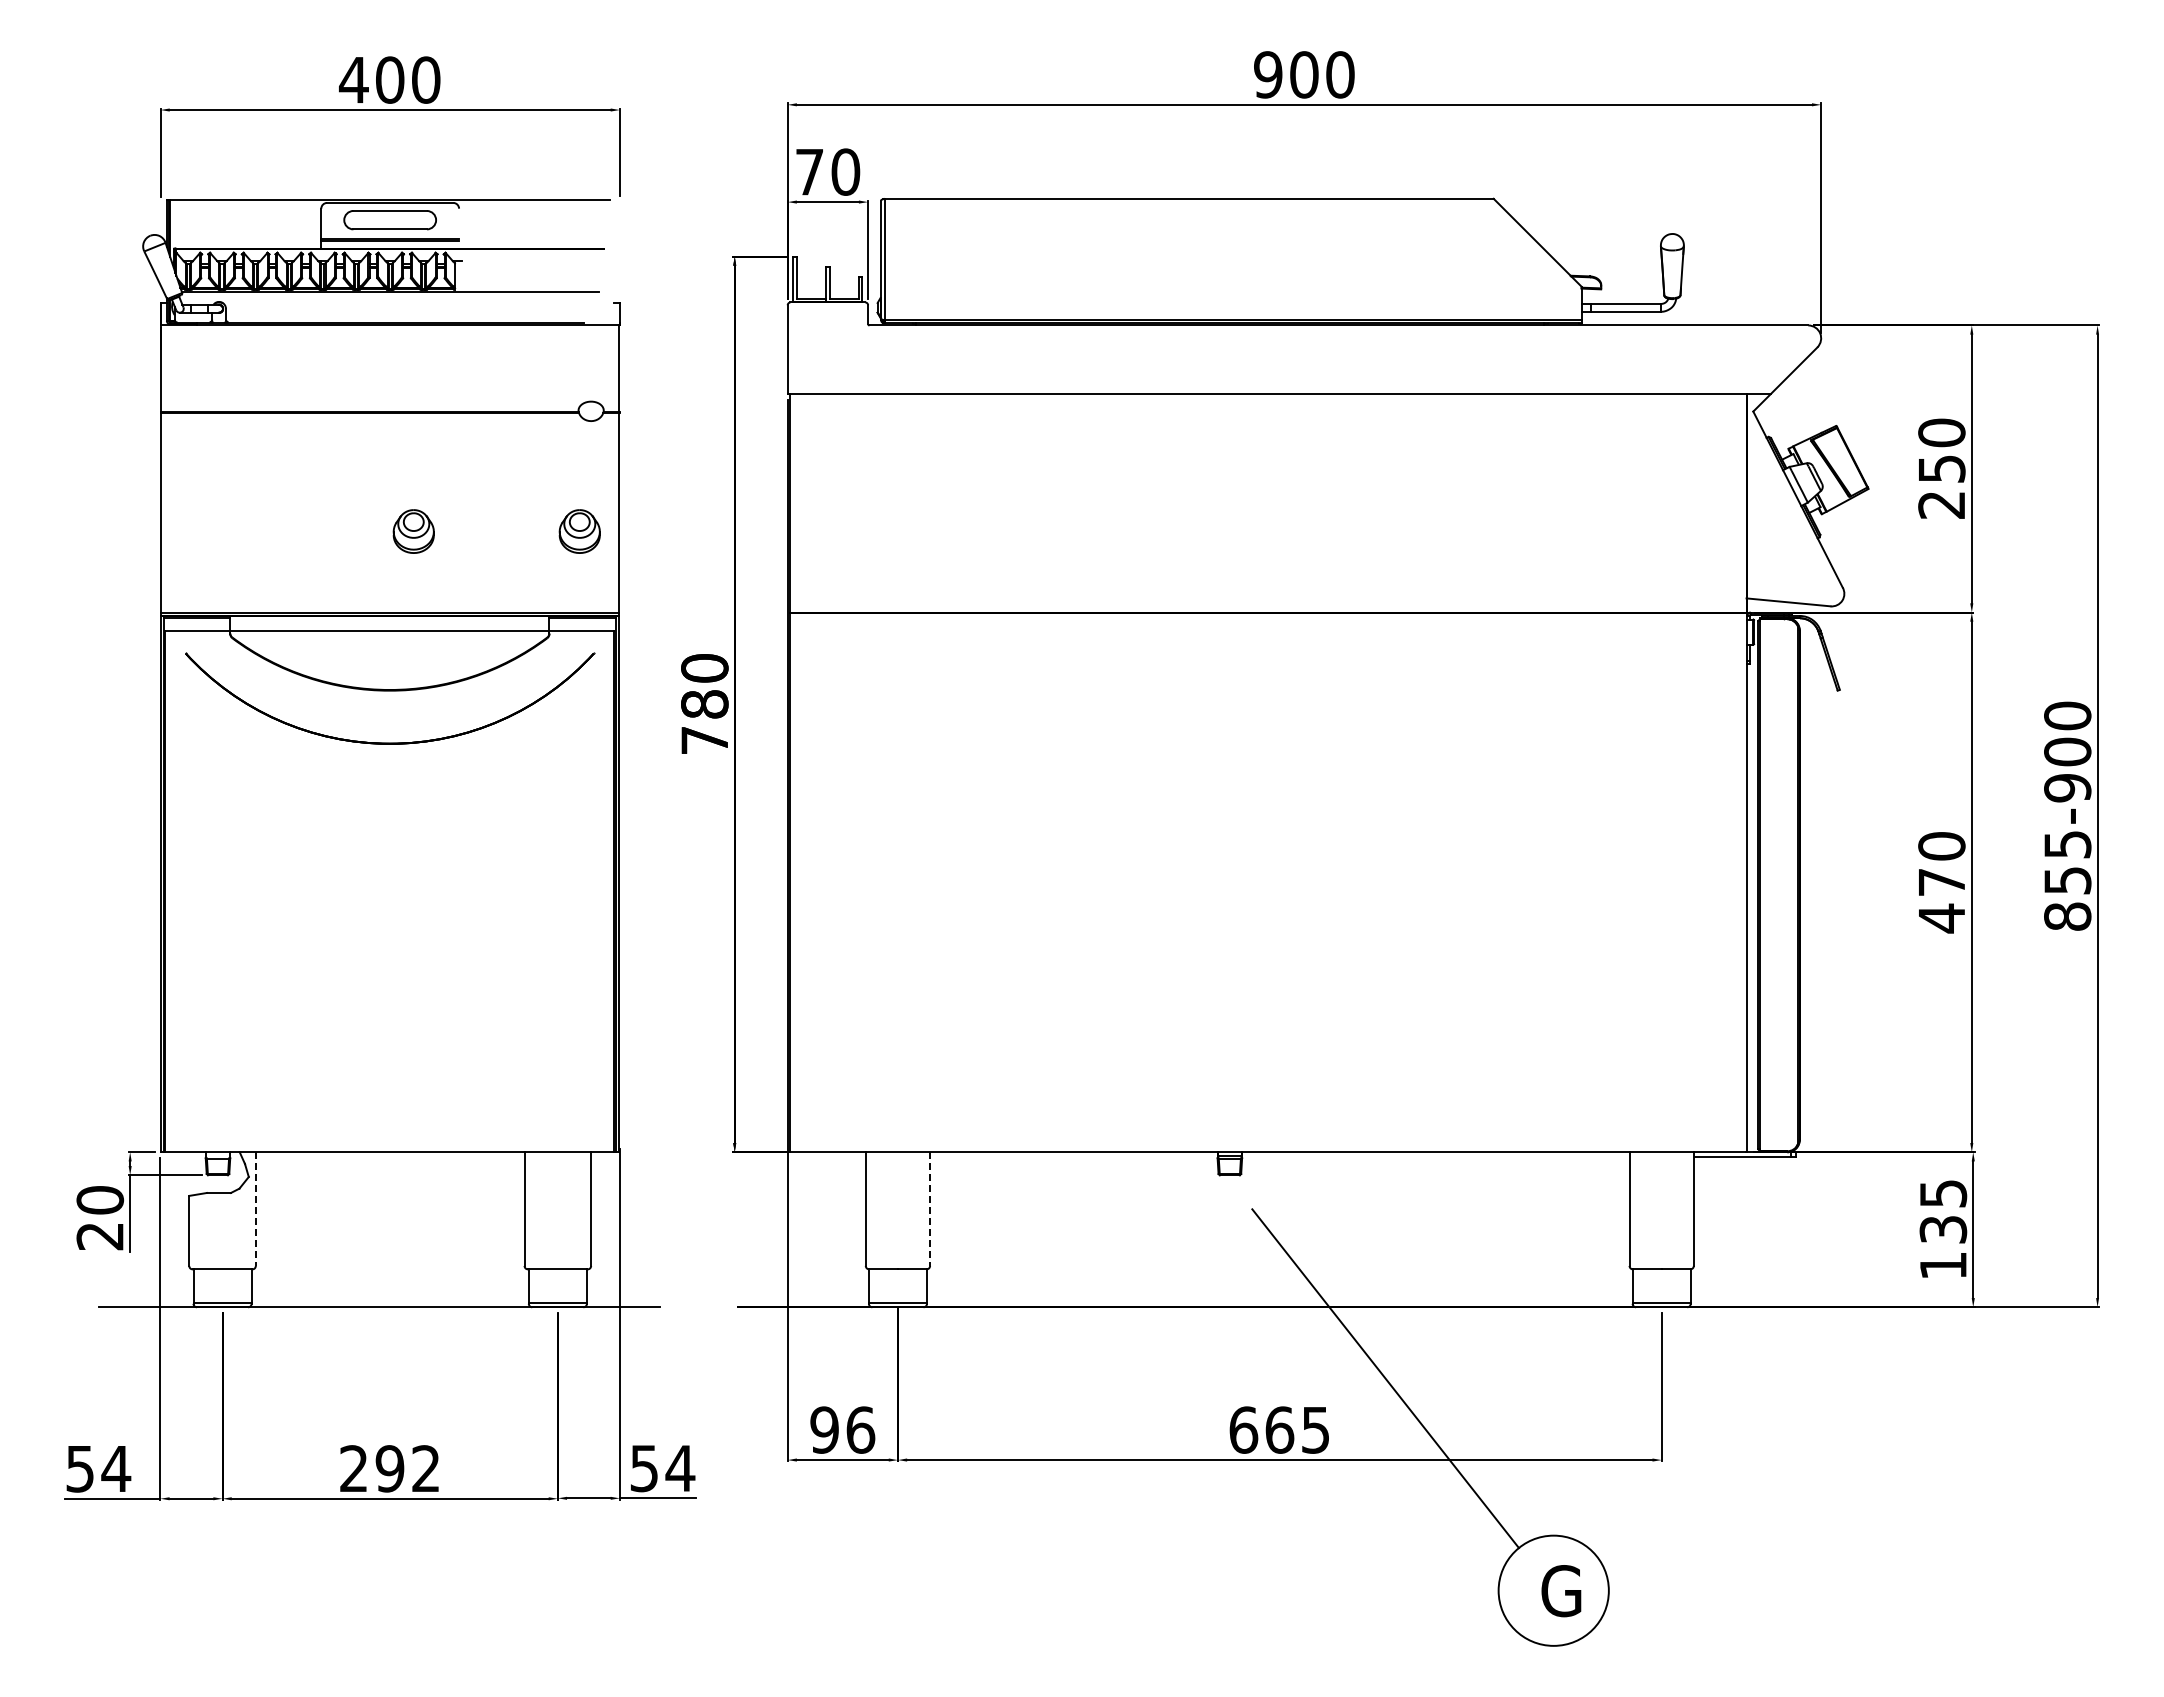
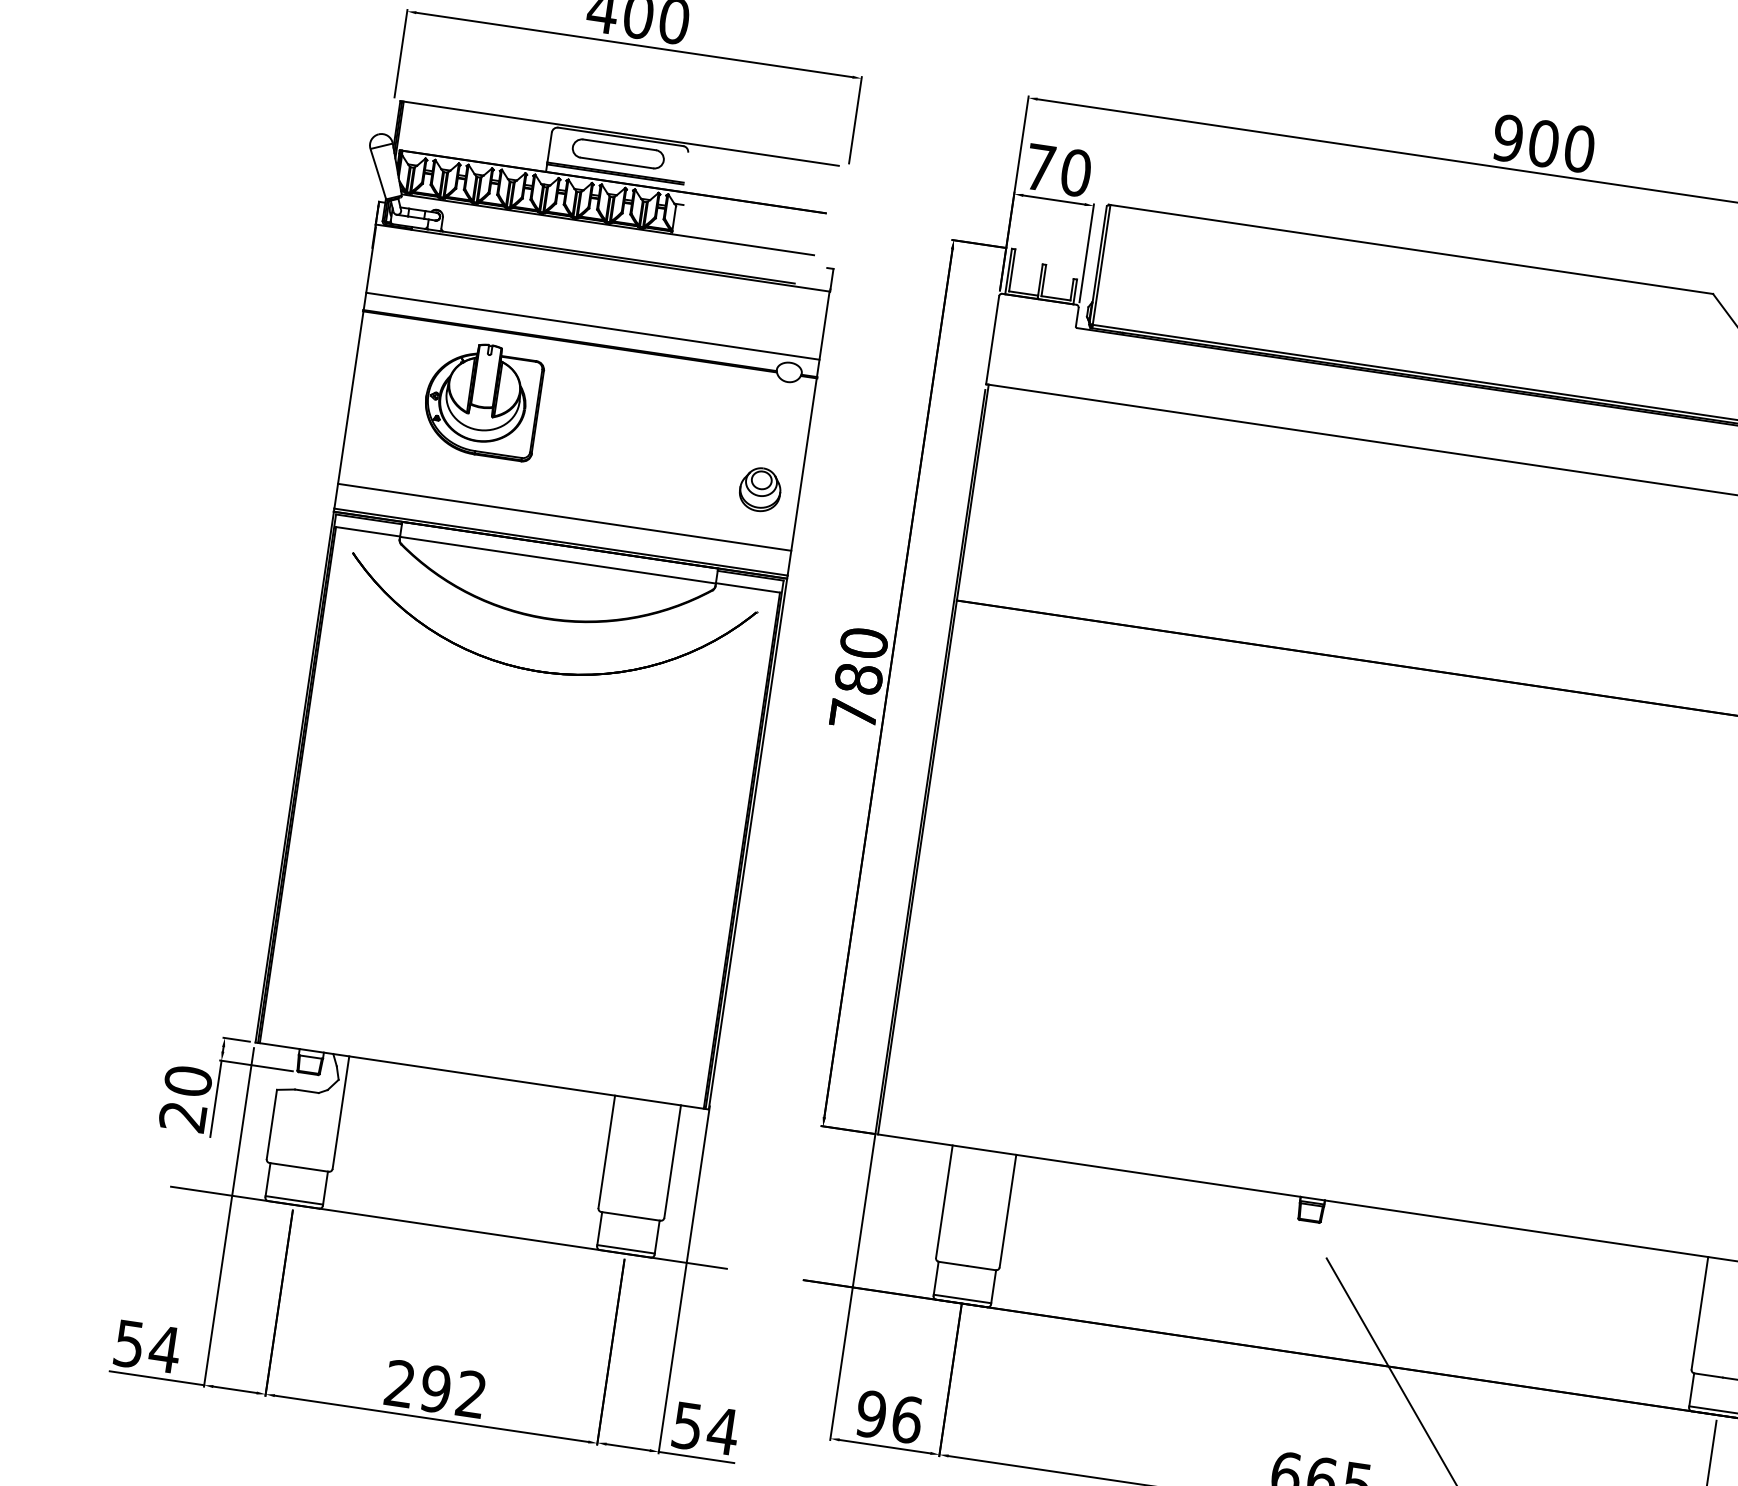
line: (390, 394) -> (593, 326), added
part: (291, 483) -> (482, 400), added
part: (413, 531) -> (595, 465), removed
line: (390, 587) -> (564, 517), added
line: (255, 1209) -> (340, 1112), dashed -> solid
line: (930, 1209) -> (1008, 1211), dashed -> solid

